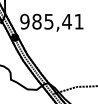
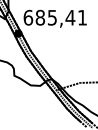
text: (25, 21) -> (28, 17), 985,41 -> 685,41

